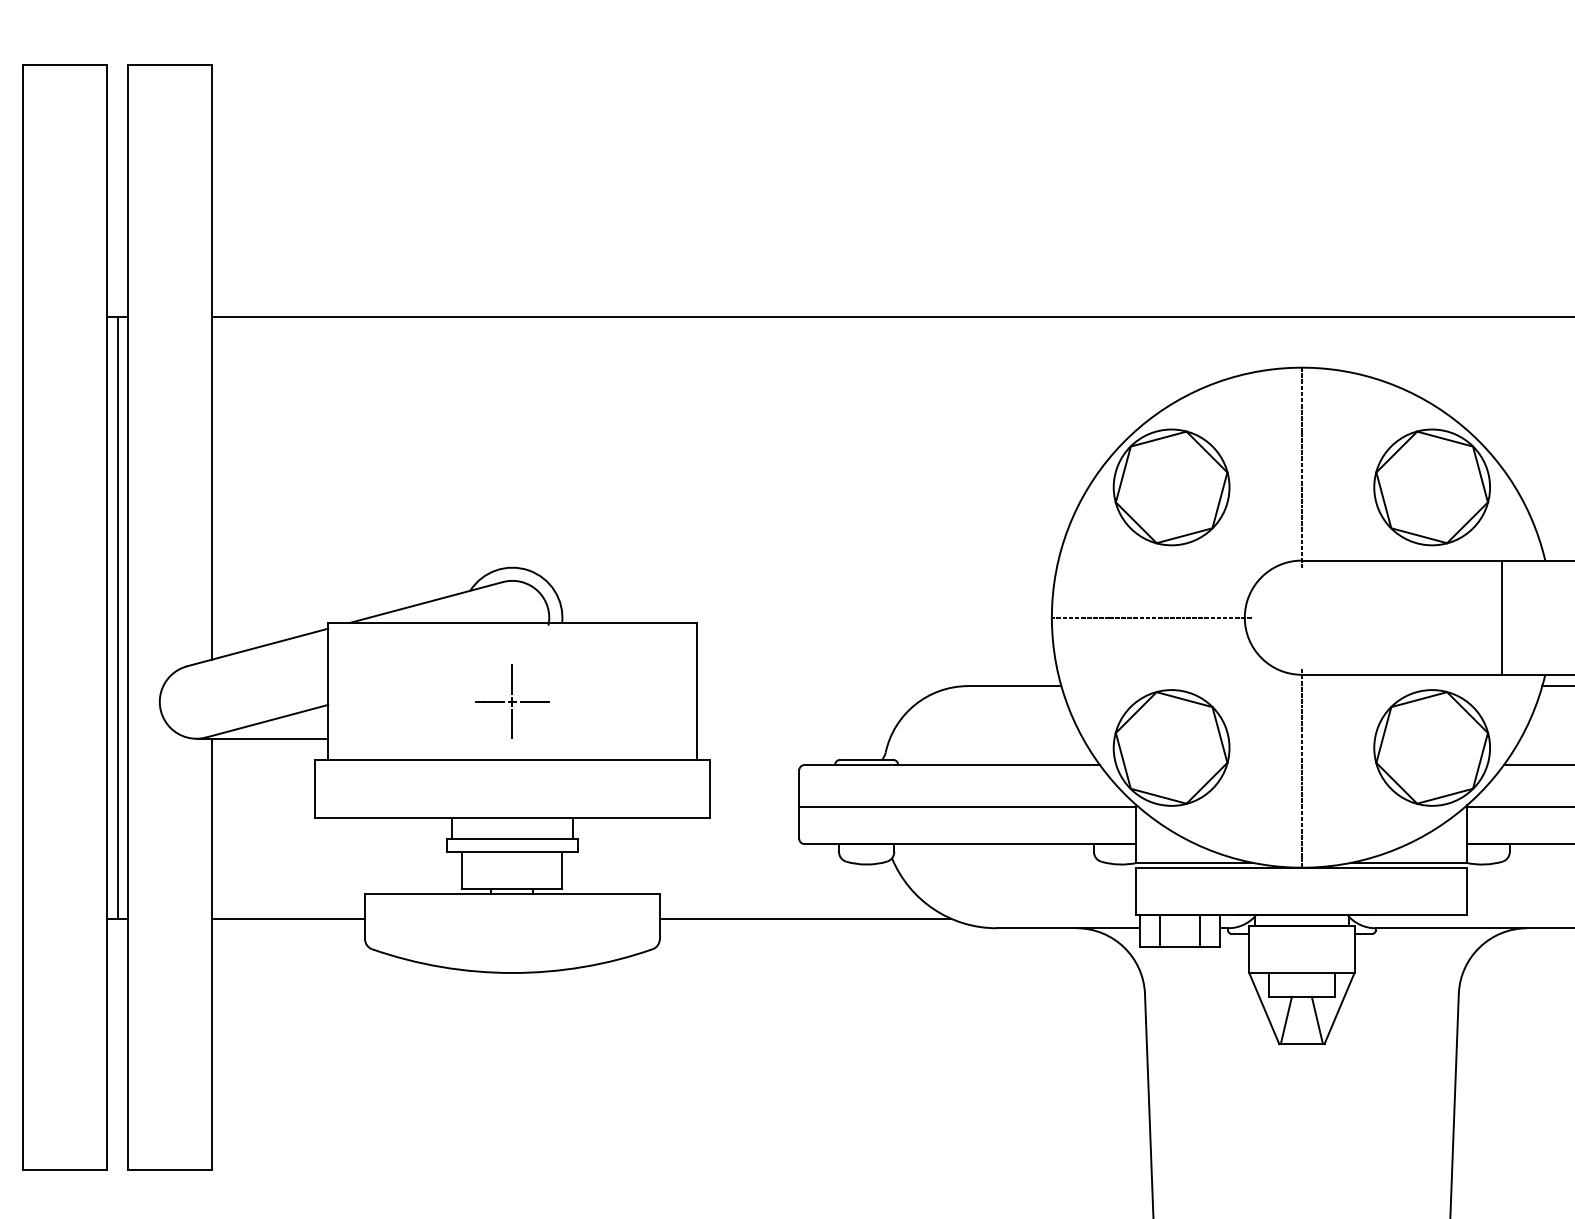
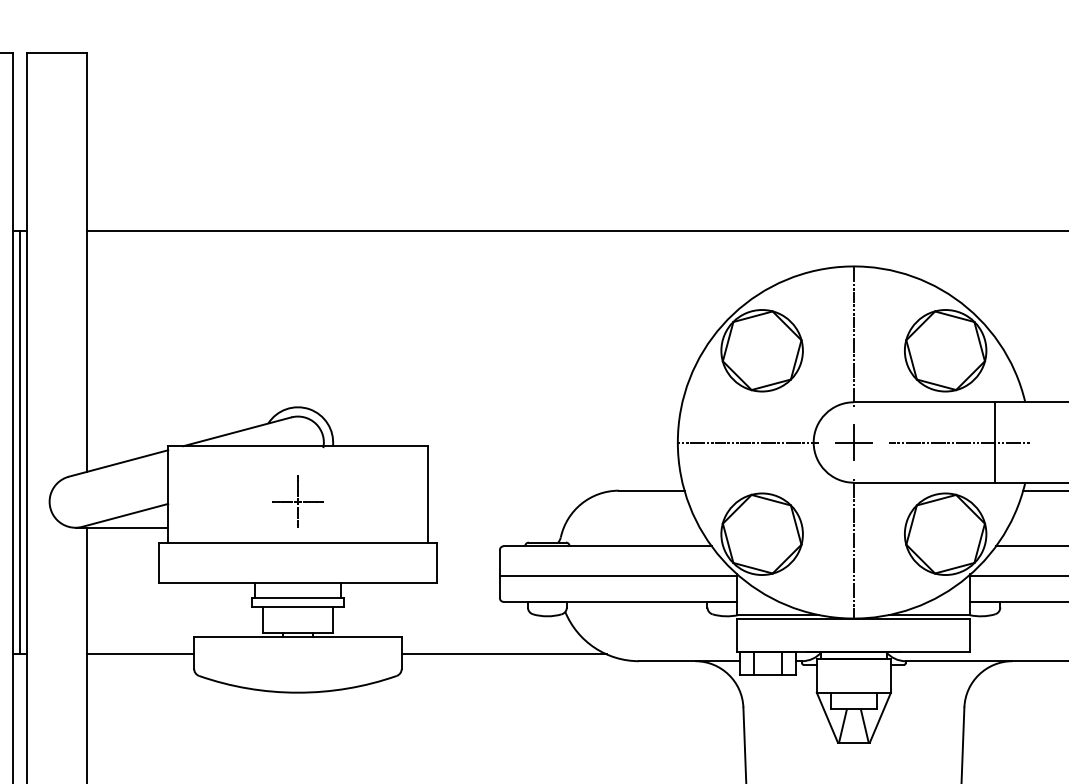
part: (1301, 617) -> (853, 442), added
line: (1451, 617) -> (959, 442), added

